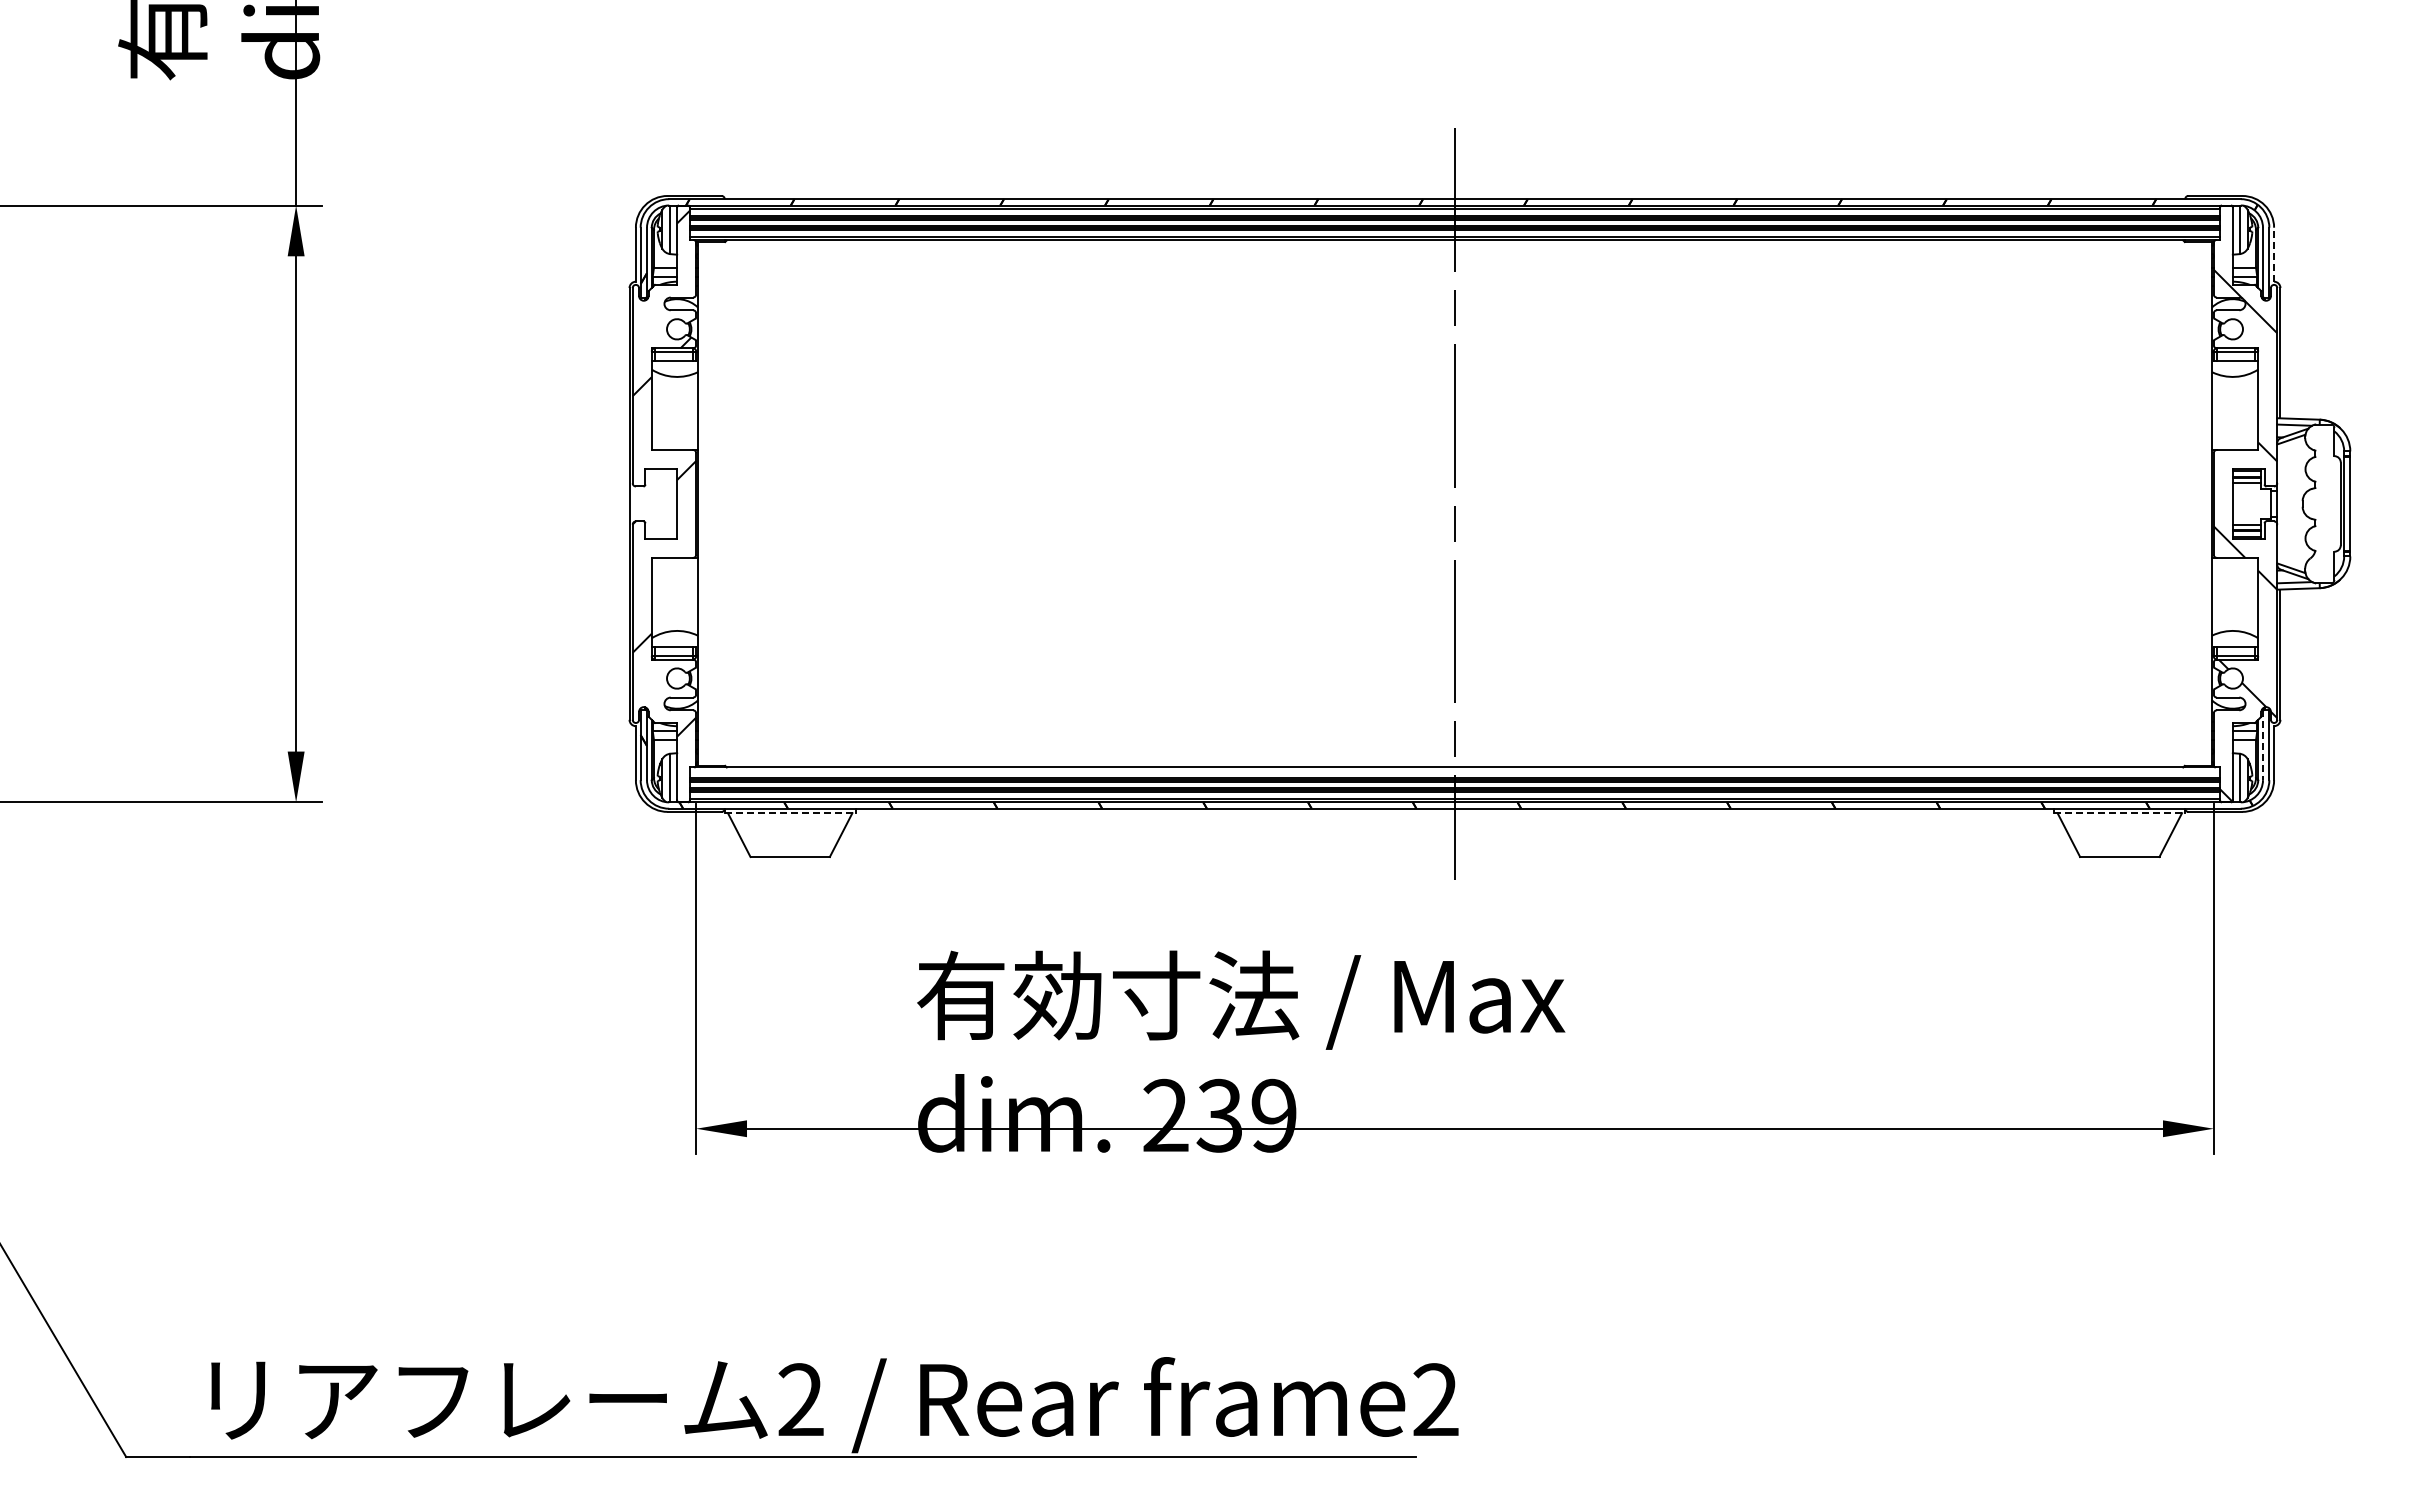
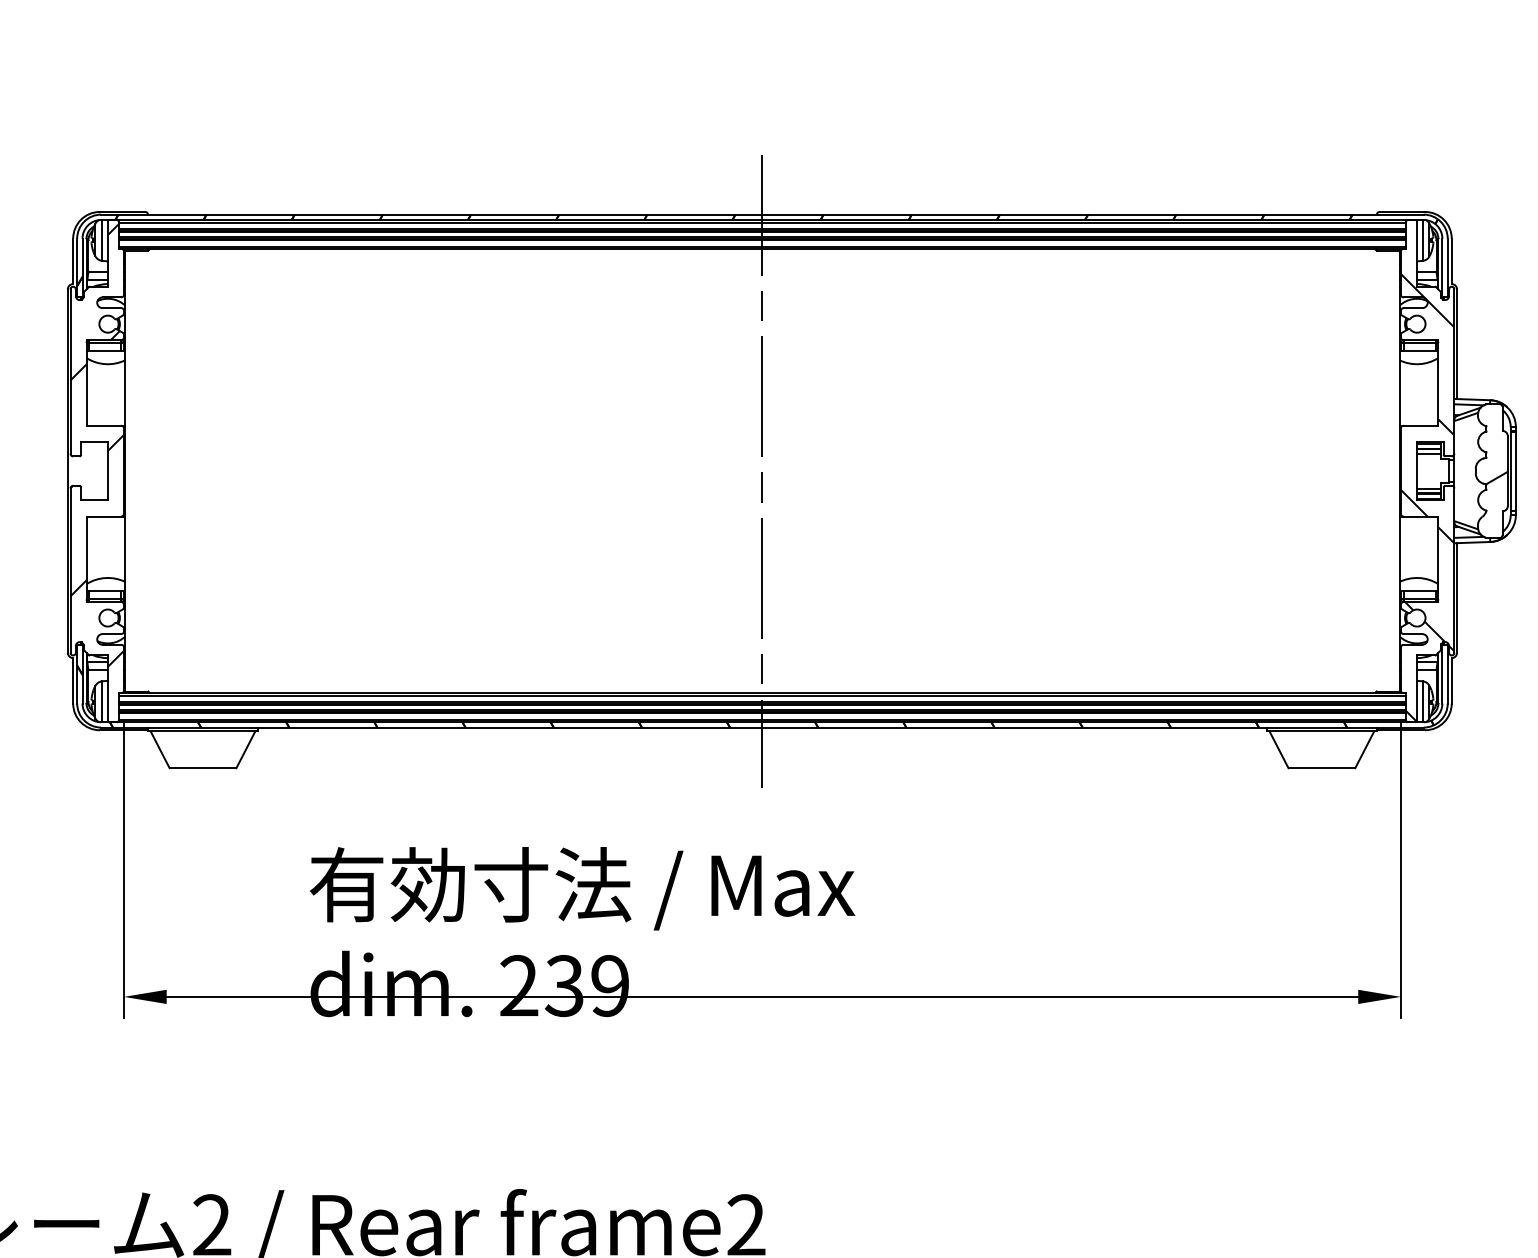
line: (2274, 254) -> (1452, 261), dashed -> solid
hatch: (2327, 511) -> (1496, 477), added
line: (2263, 745) -> (1442, 674), dashed -> solid
line: (1454, 770) -> (762, 695), added
line: (790, 813) -> (203, 731), dashed -> solid
line: (2120, 813) -> (1322, 731), dashed -> solid

